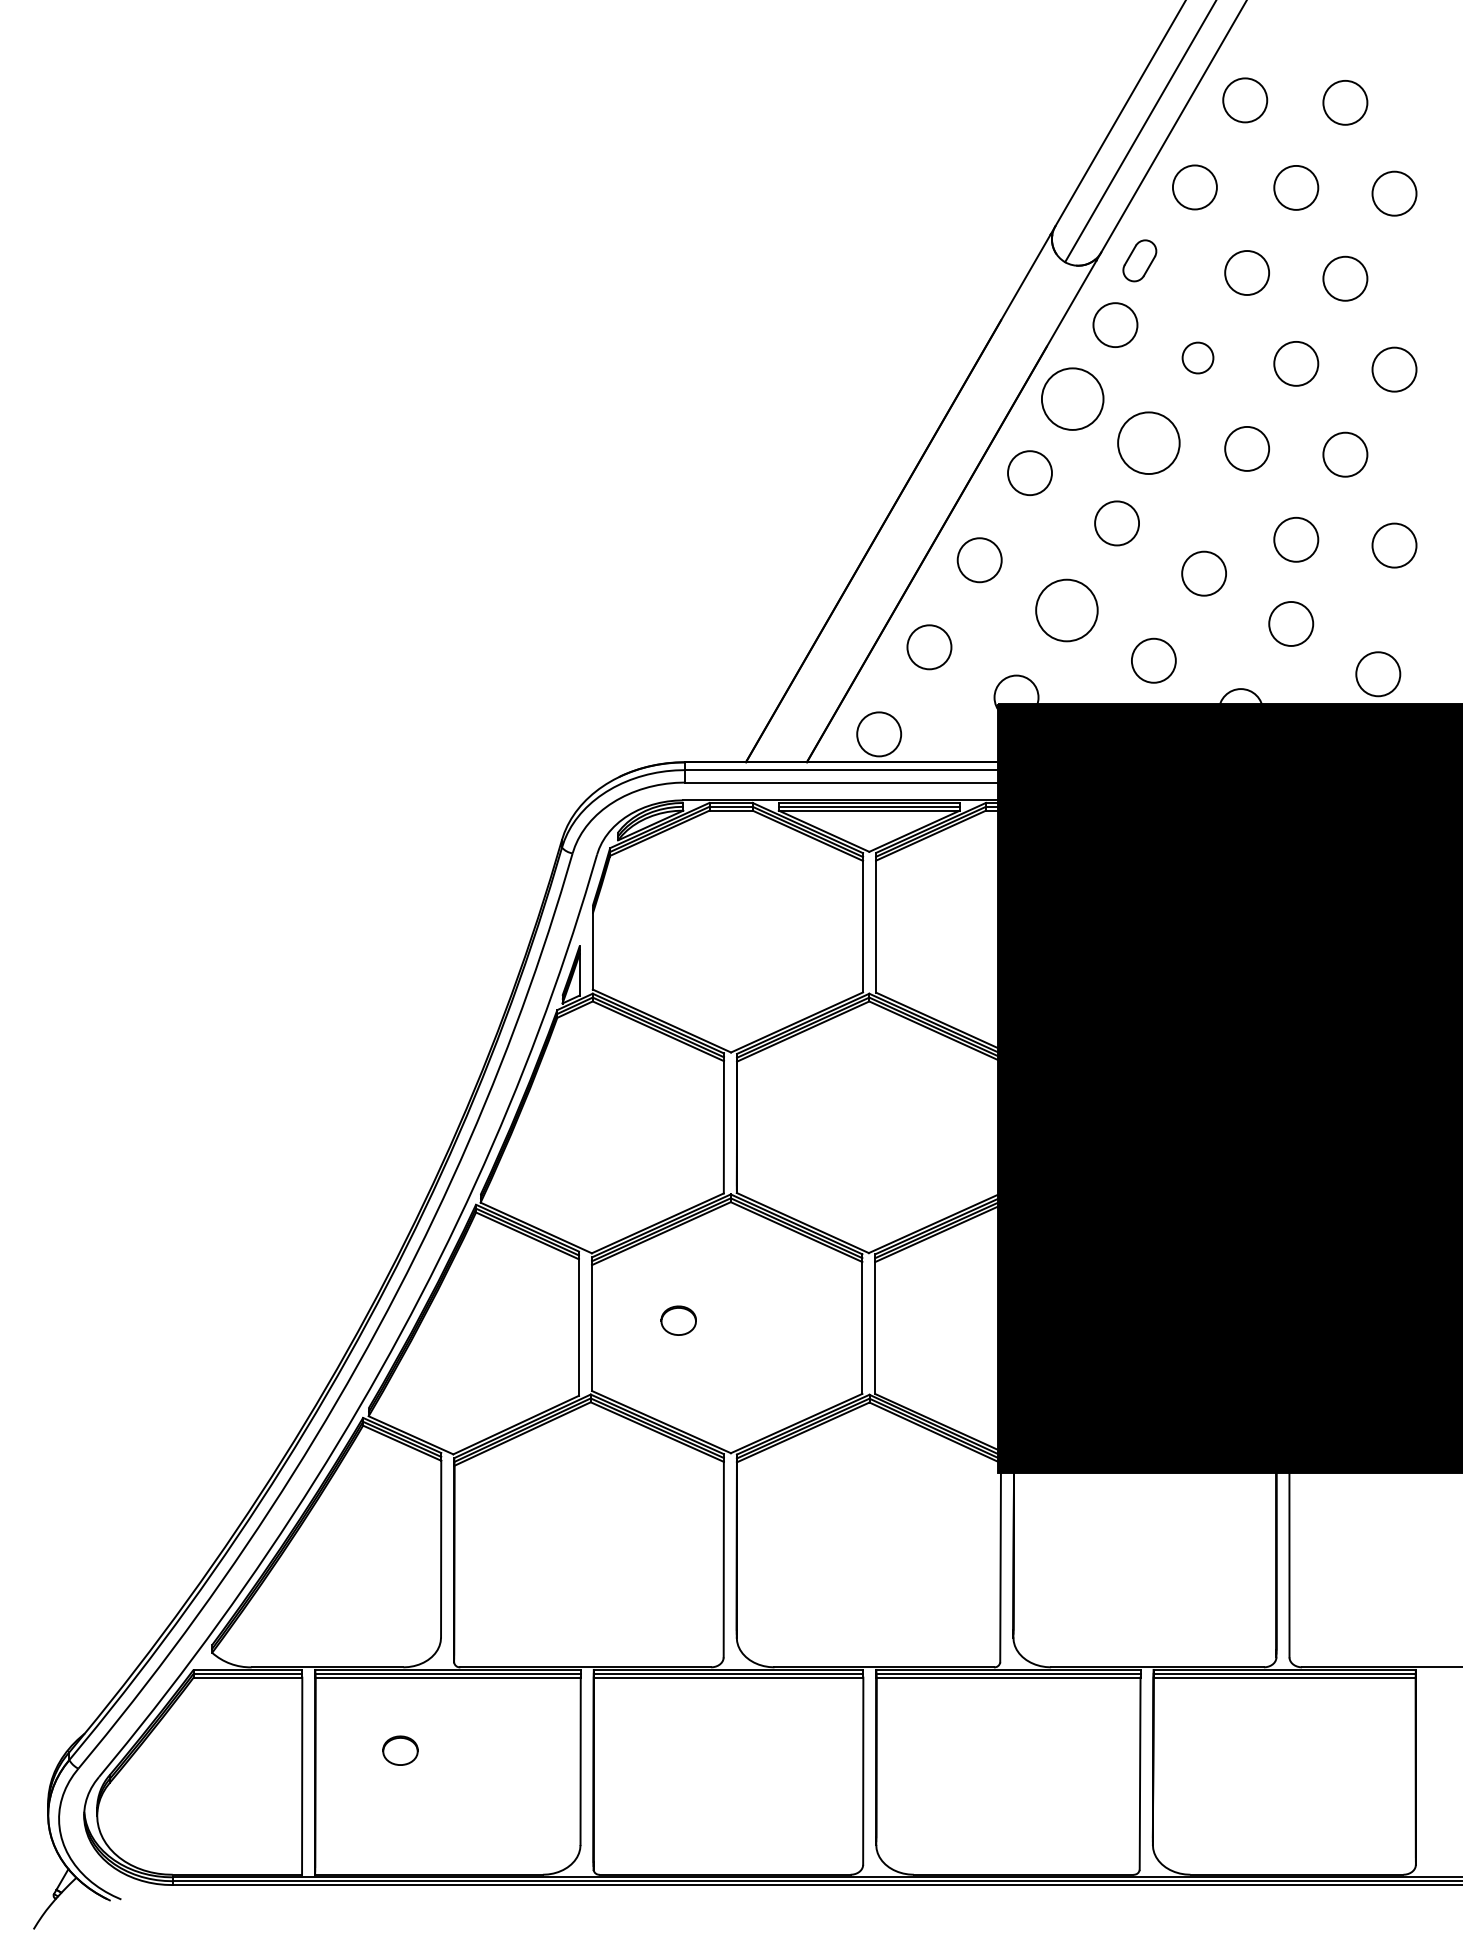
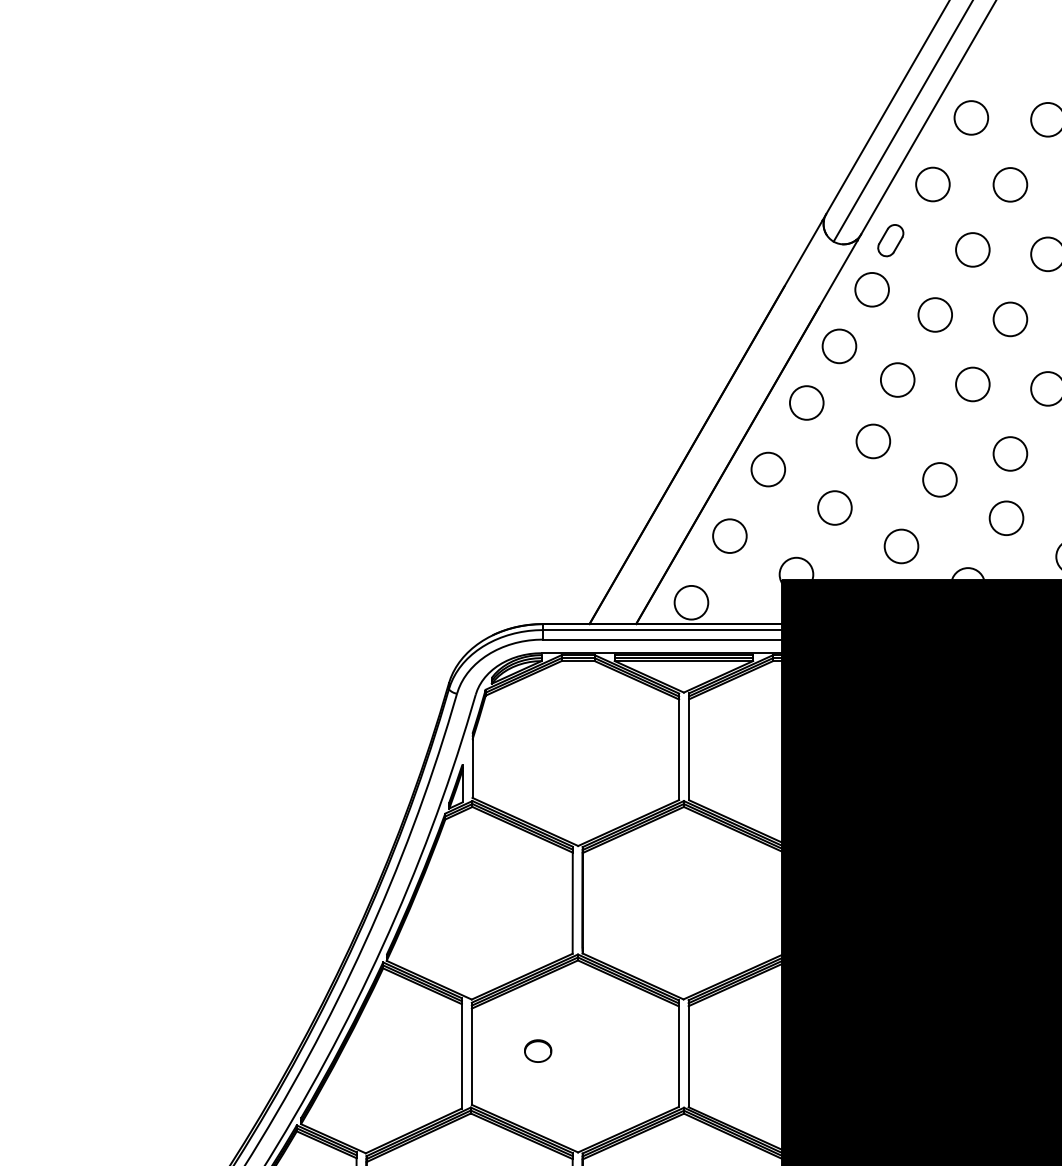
circle: (1197, 357) -> (934, 314), size x1.43
circle: (1072, 399) -> (839, 346), size x0.71
circle: (1148, 442) -> (897, 379), size x0.71
circle: (1066, 610) -> (834, 508), size x0.71

